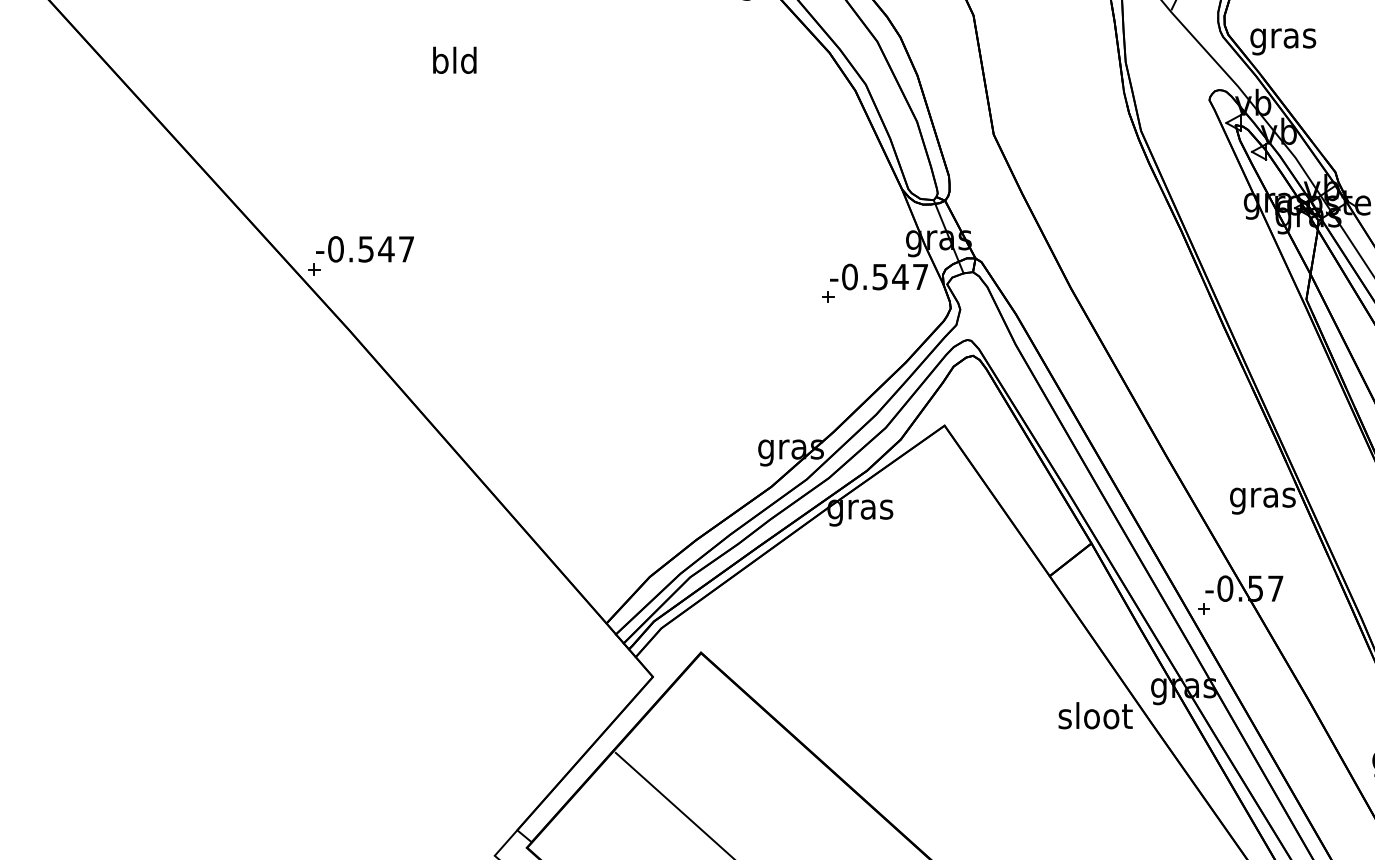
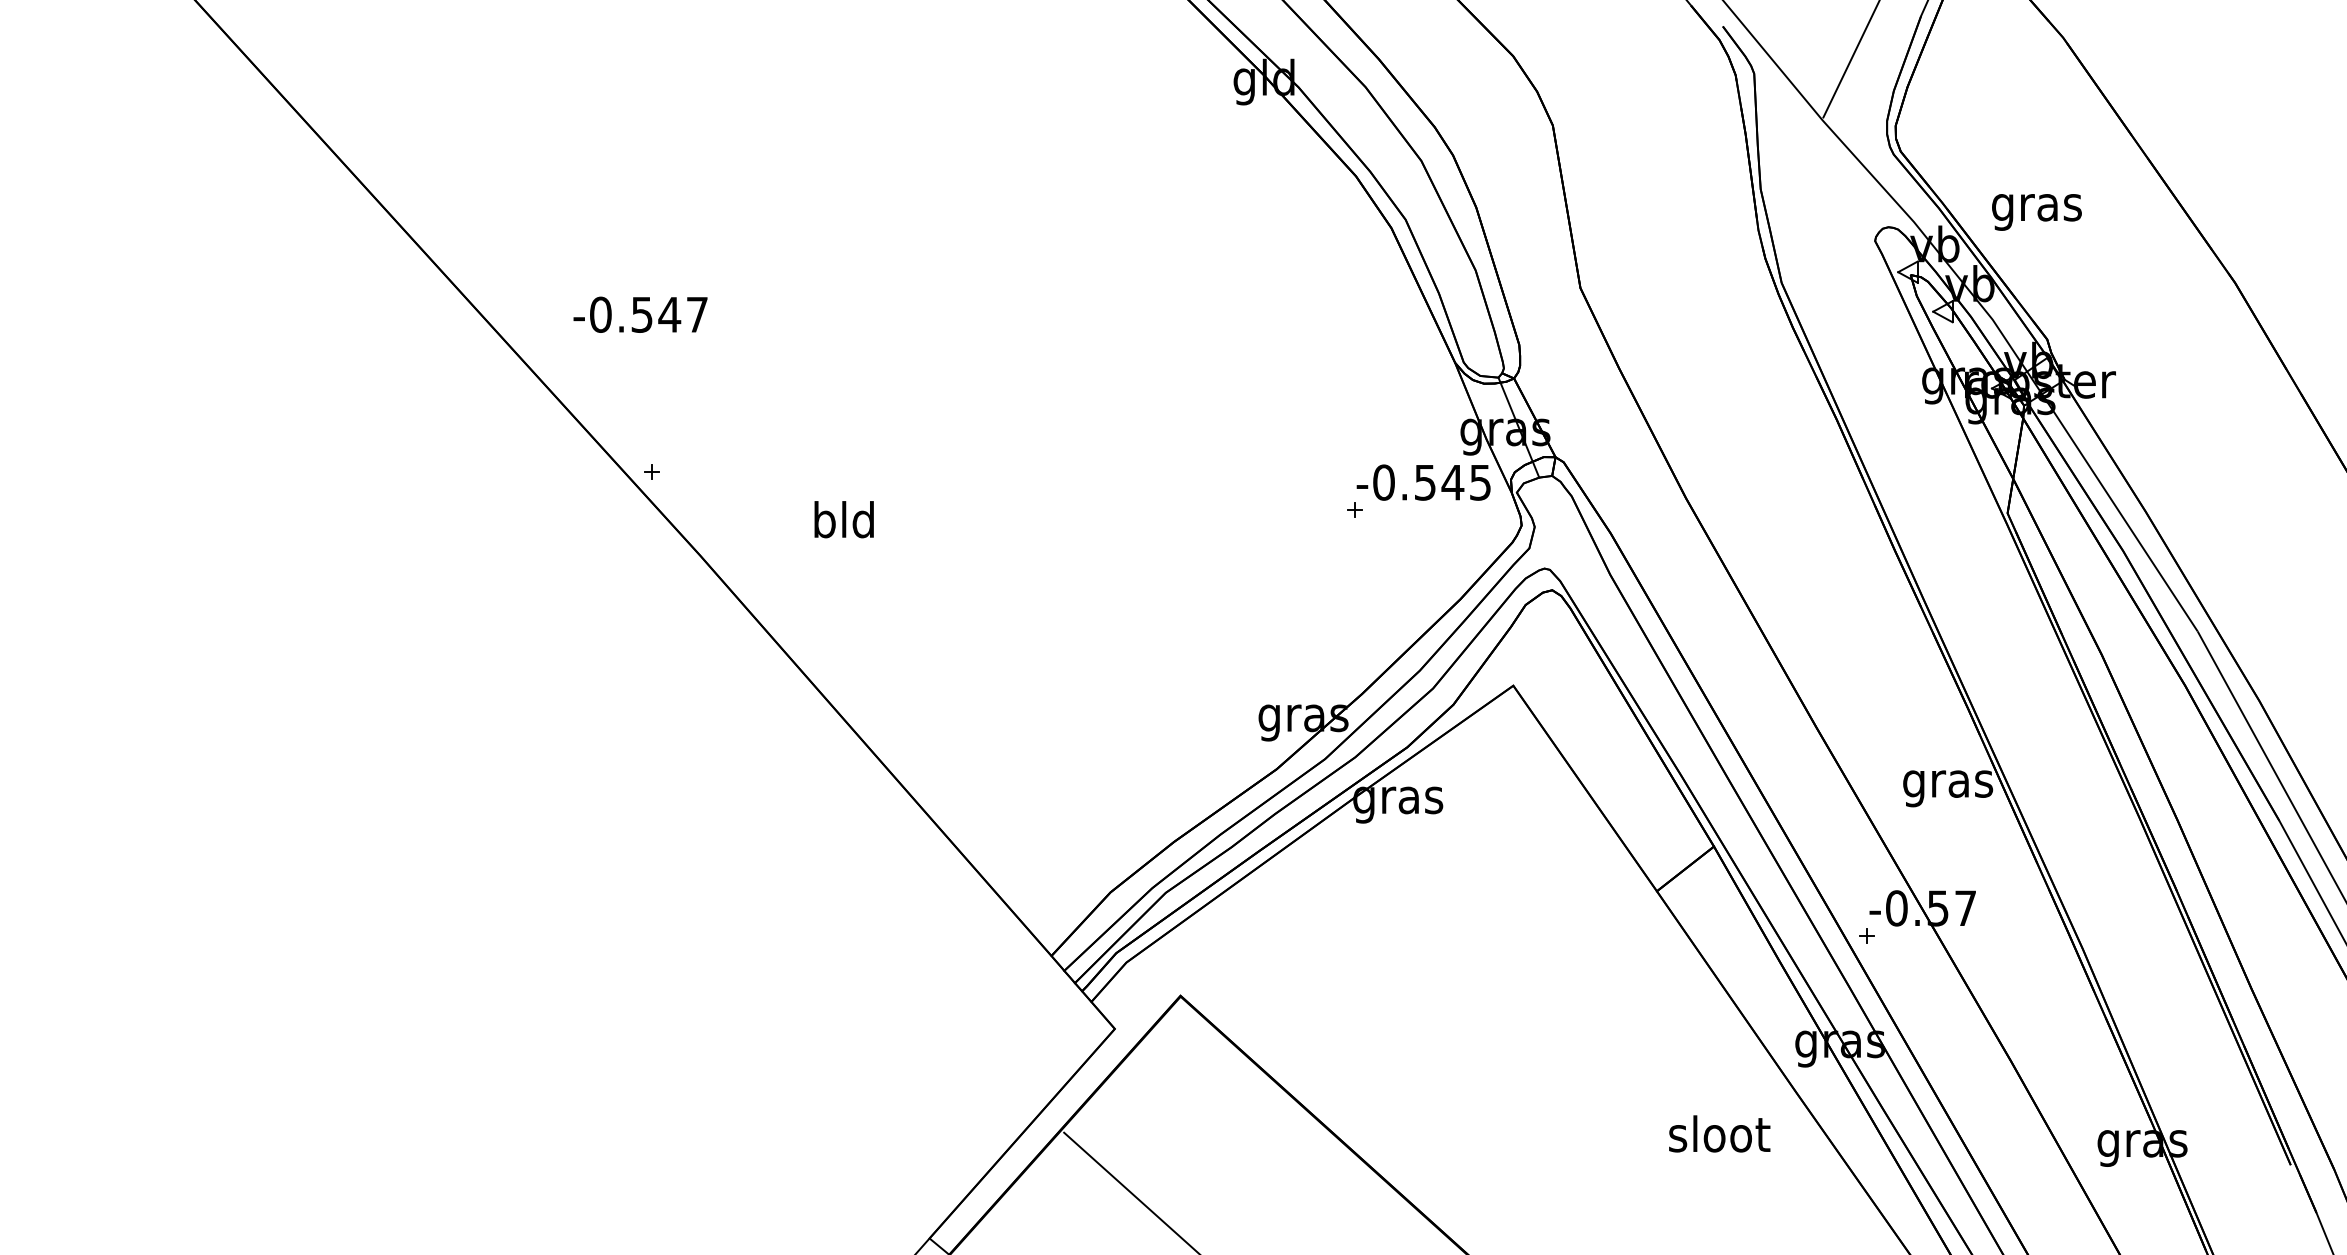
text: (1282, 41) -> (2036, 212), moved
text: (454, 60) -> (843, 519), moved
text: (365, 249) -> (640, 314), moved
text: (920, 276) -> (1480, 482), -0.547 -> -0.545
text: (1095, 715) -> (1719, 1133), moved

